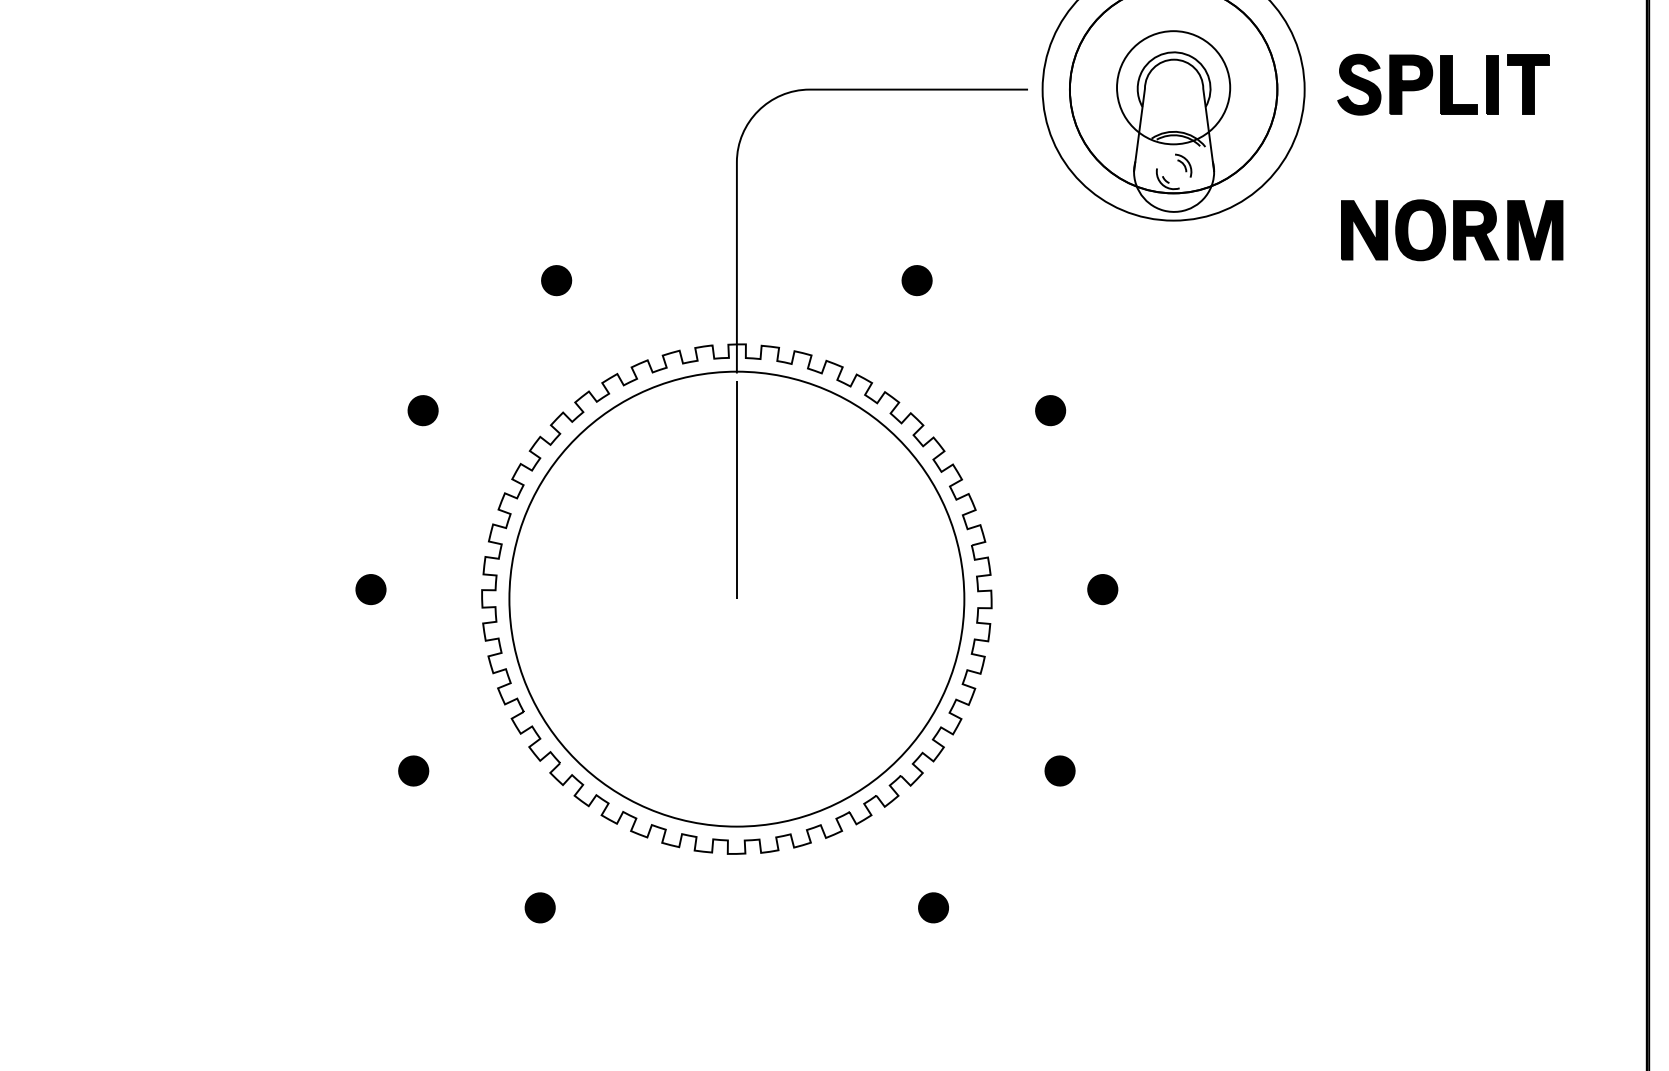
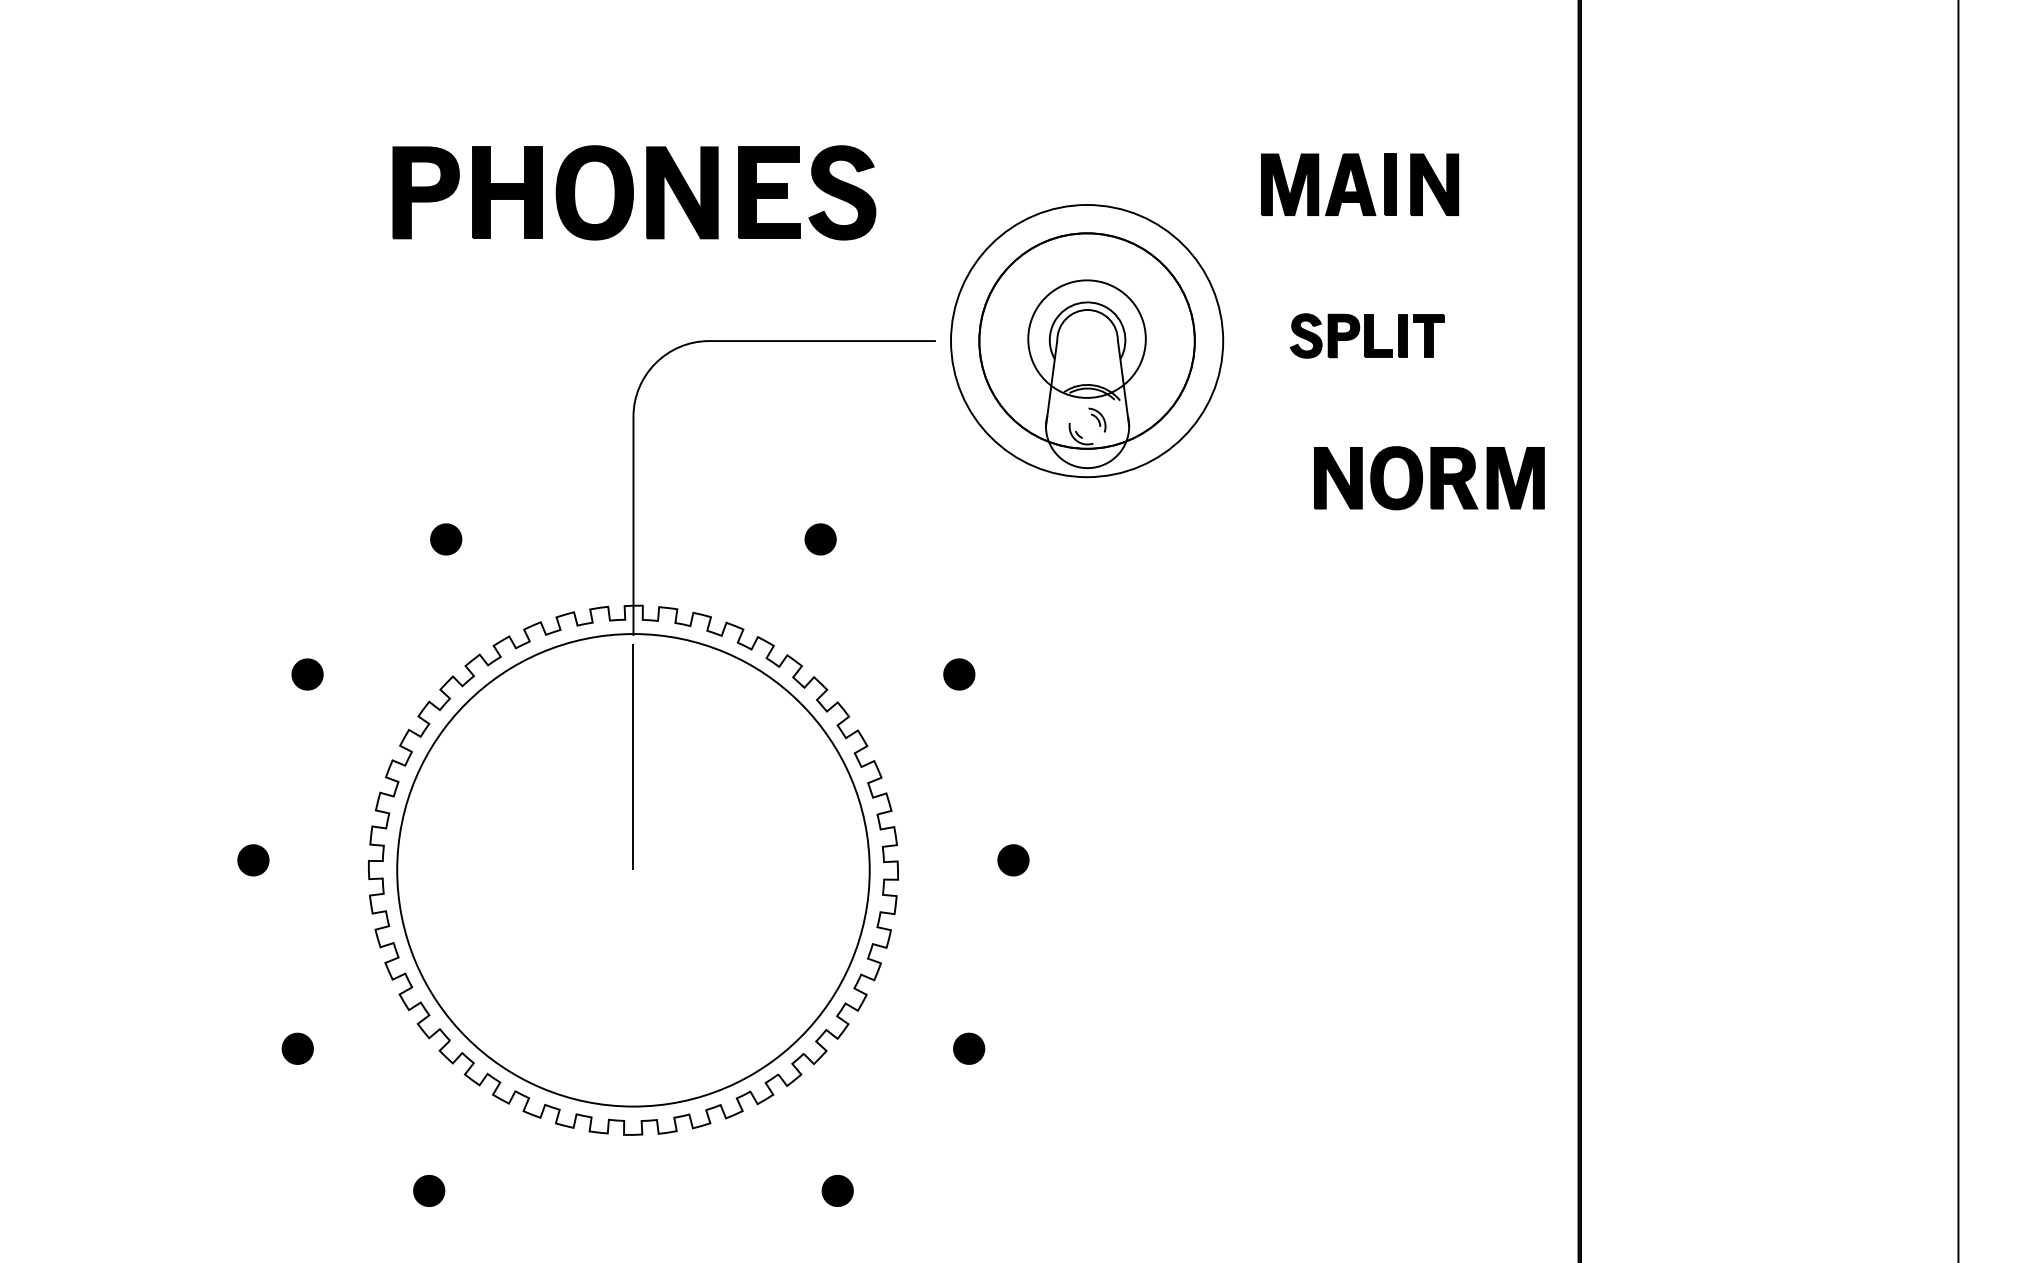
part: (1443, 84) -> (1367, 335), size x0.7
part: (1452, 230) -> (1429, 478), moved

